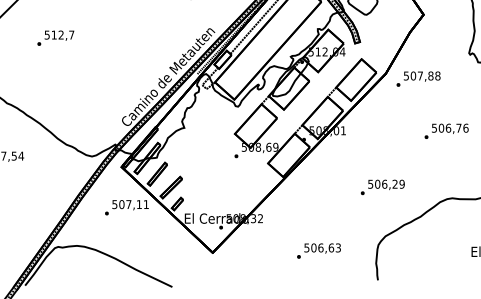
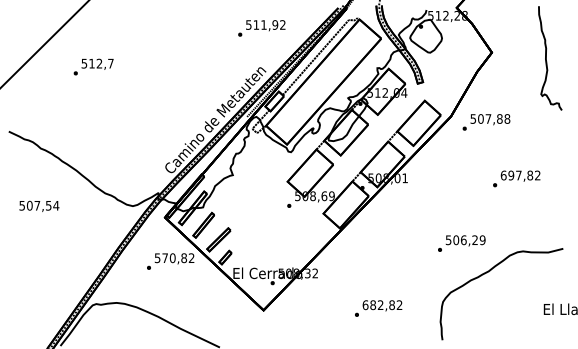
text: (55, 37) -> (93, 66), moved
text: (449, 128) -> (520, 175), 506,76 -> 697,82
text: (382, 187) -> (461, 243), moved
text: (134, 204) -> (178, 258), 507,11 -> 570,82
text: (322, 248) -> (382, 305), 506,63 -> 682,82

